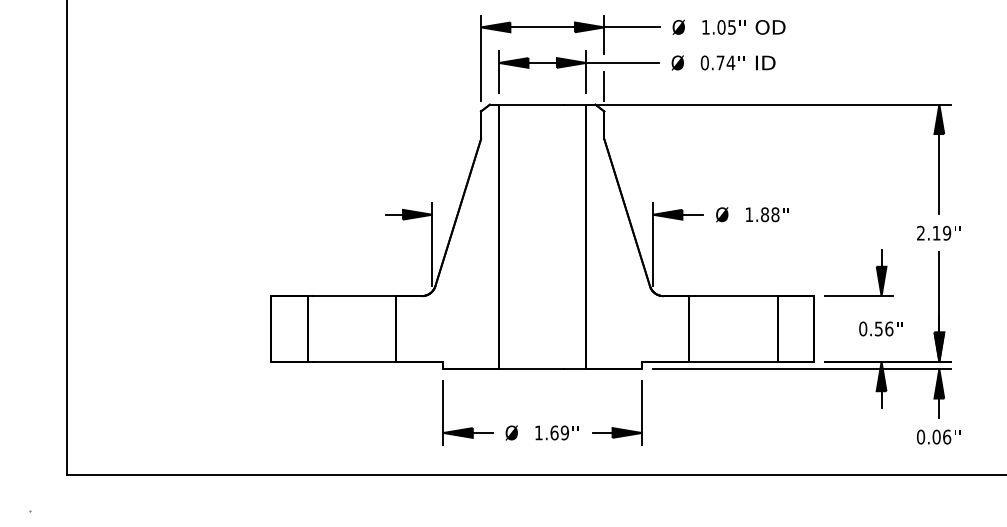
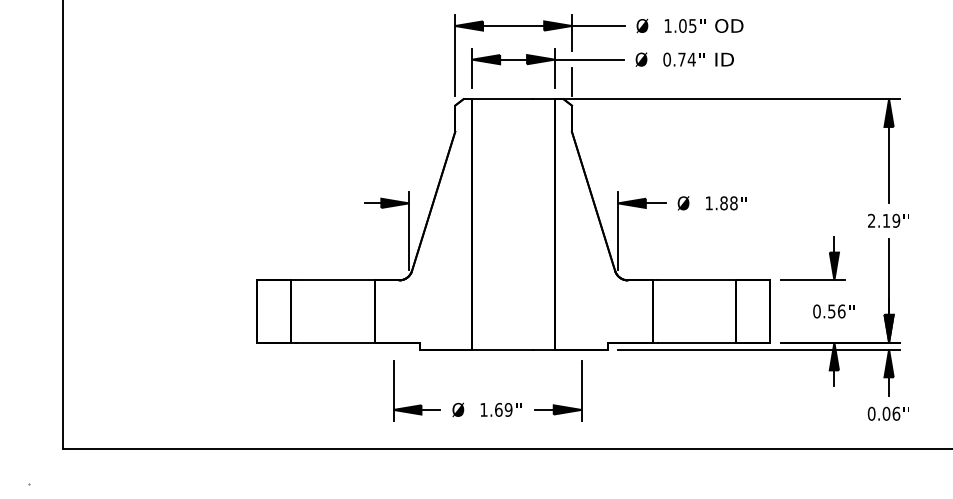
part: (539, 426) -> (484, 403), moved

